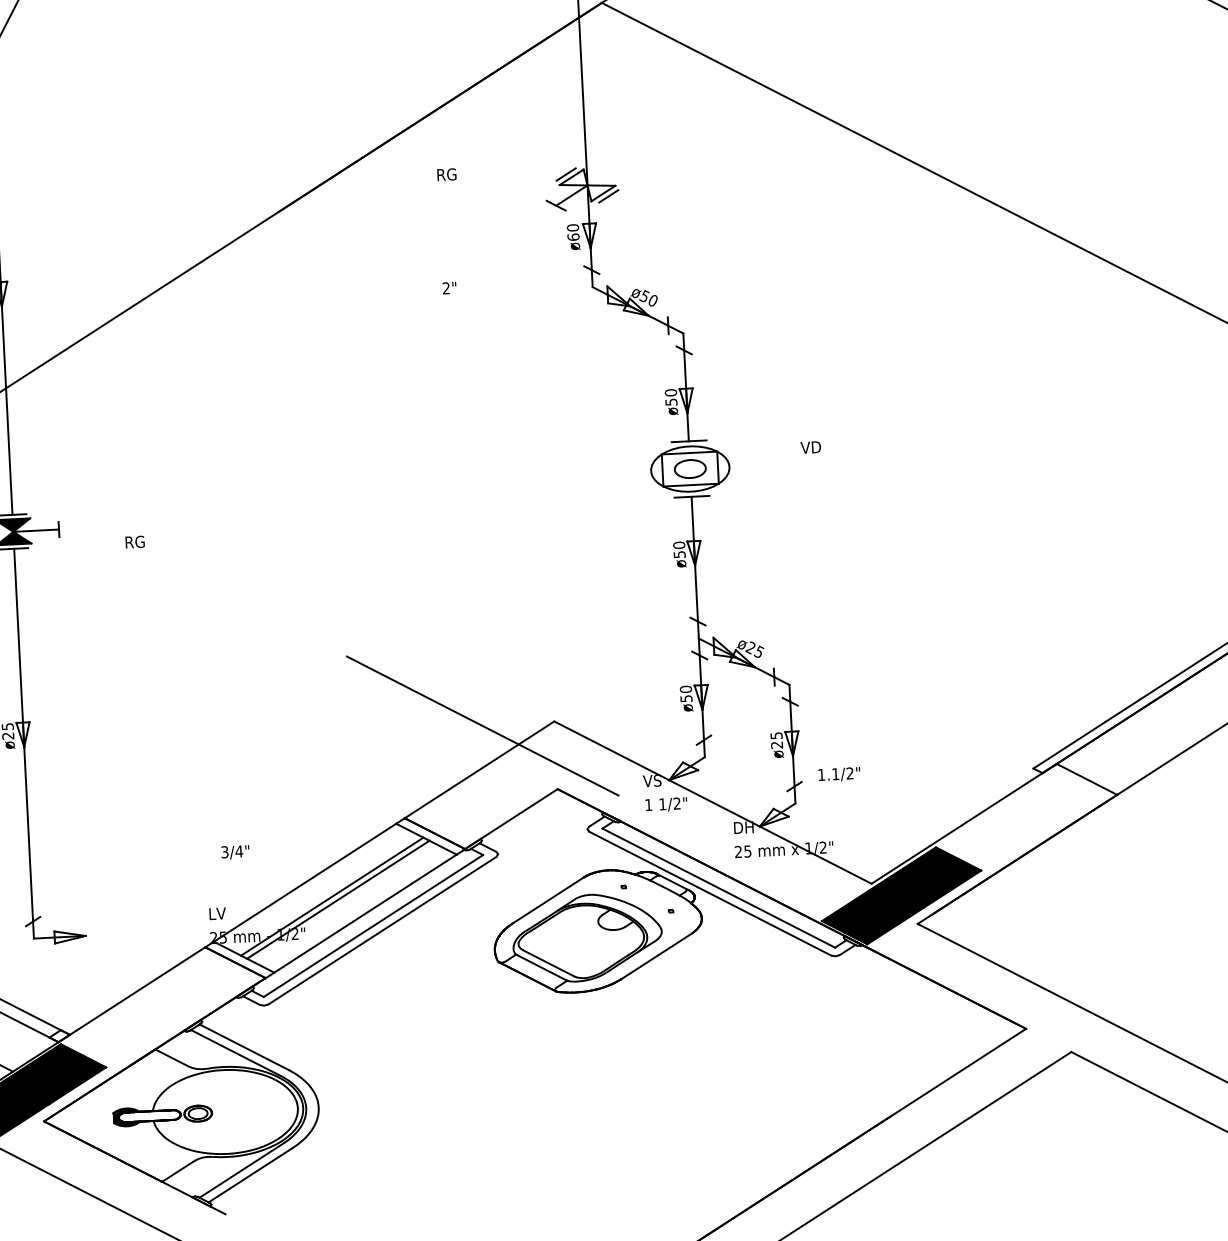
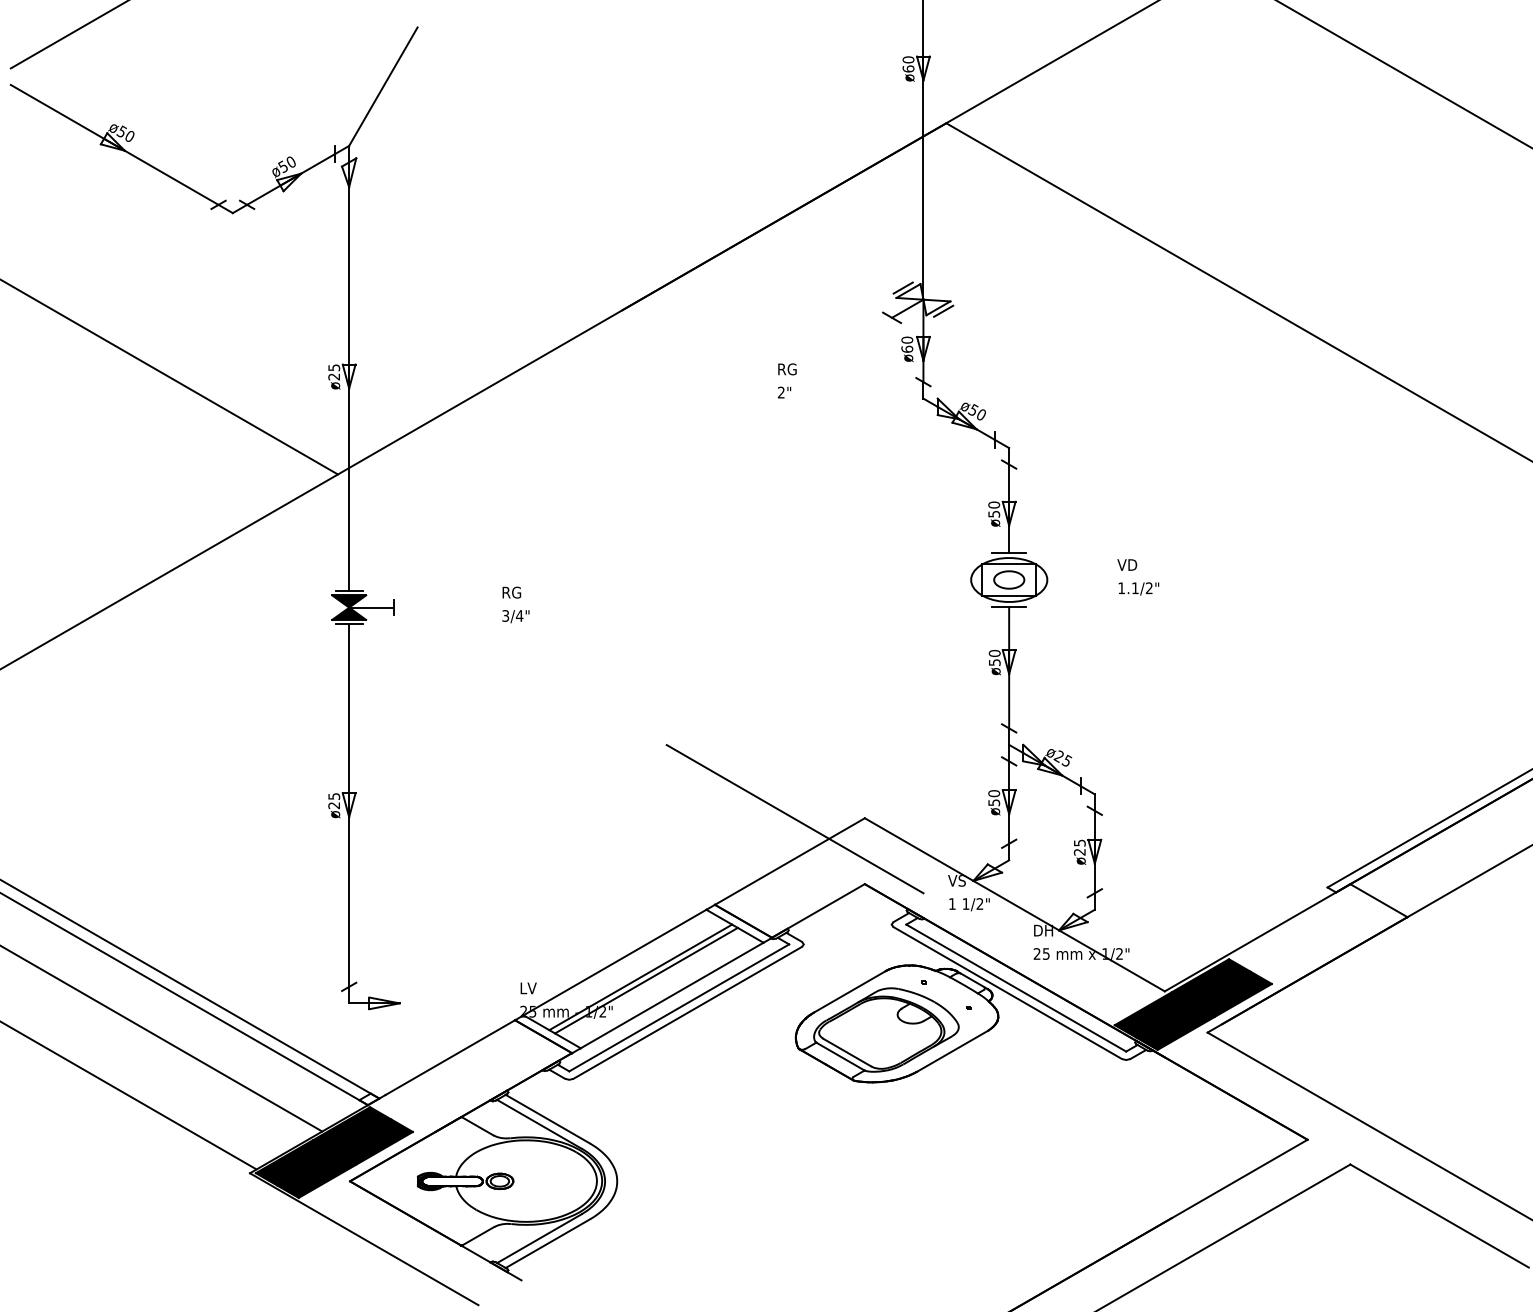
text: (446, 174) -> (787, 369), moved
text: (134, 542) -> (511, 592), moved
text: (838, 774) -> (1138, 588), moved
text: (234, 852) -> (515, 616), moved

